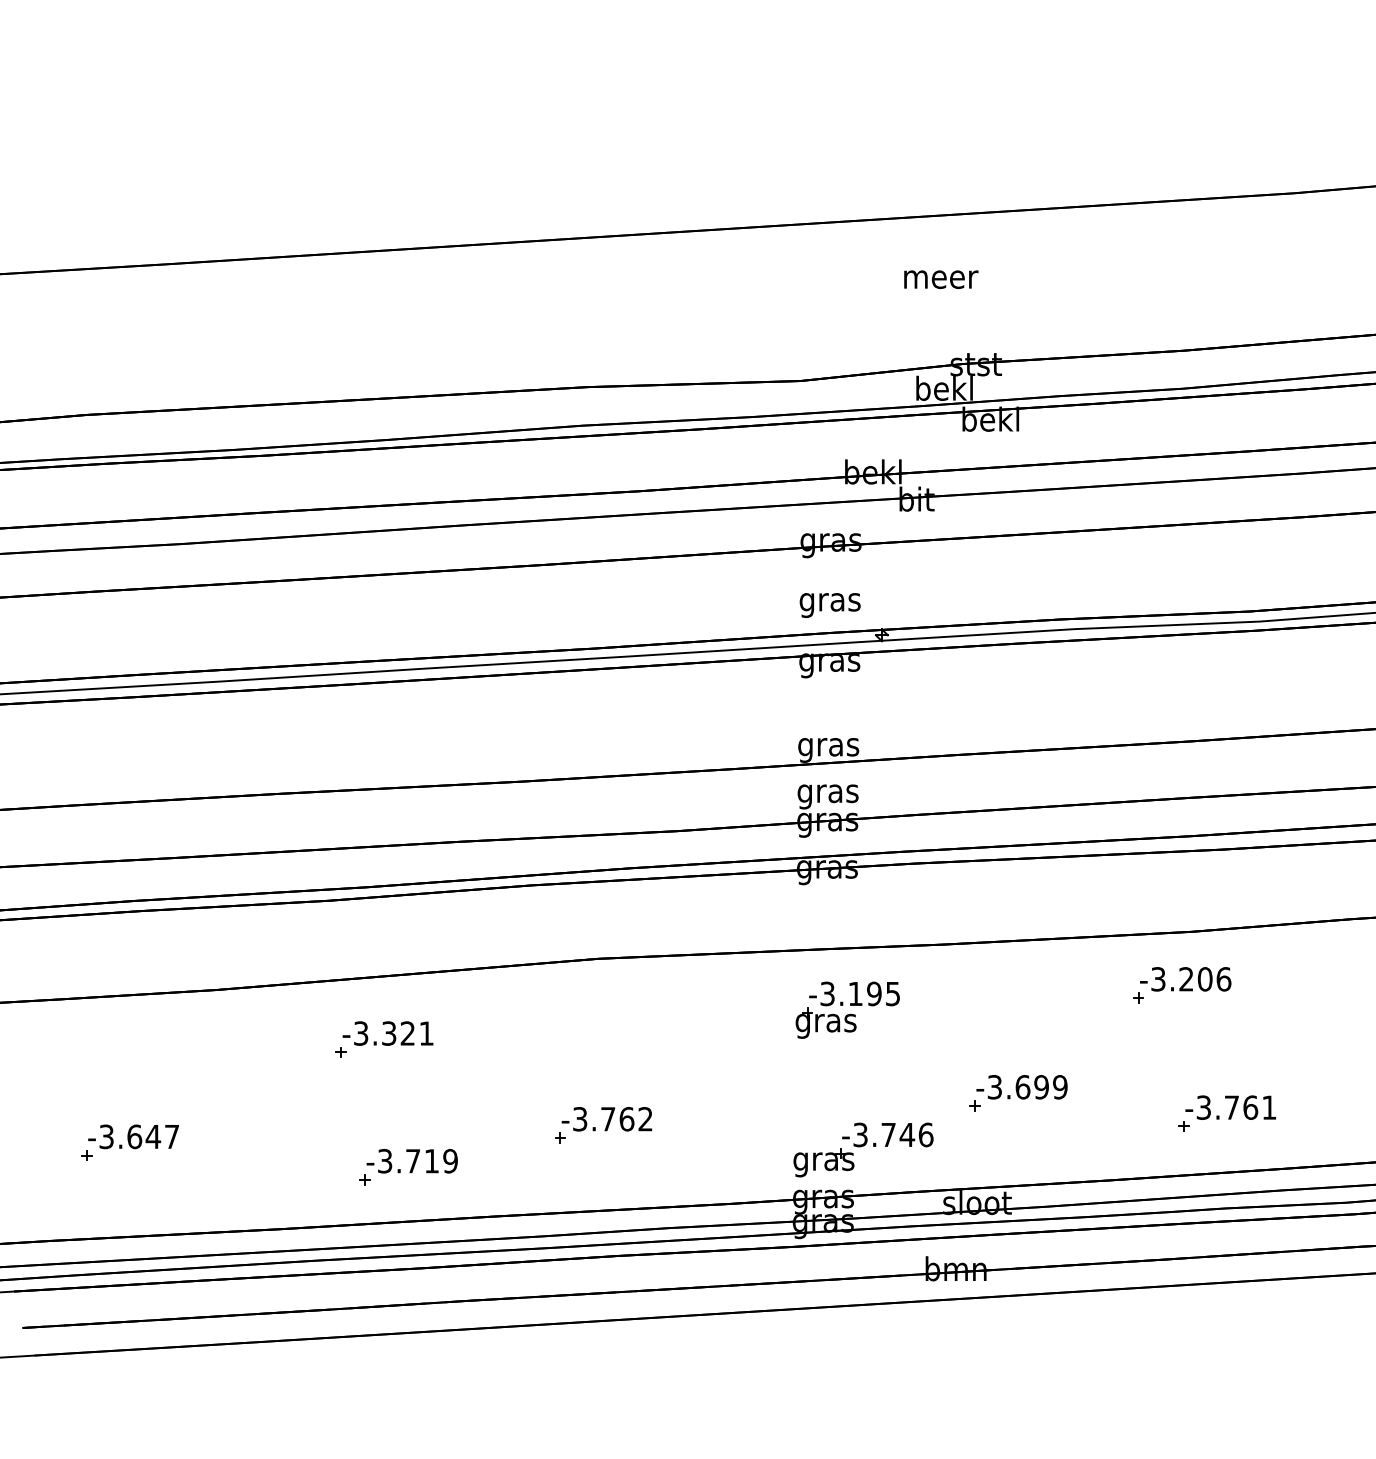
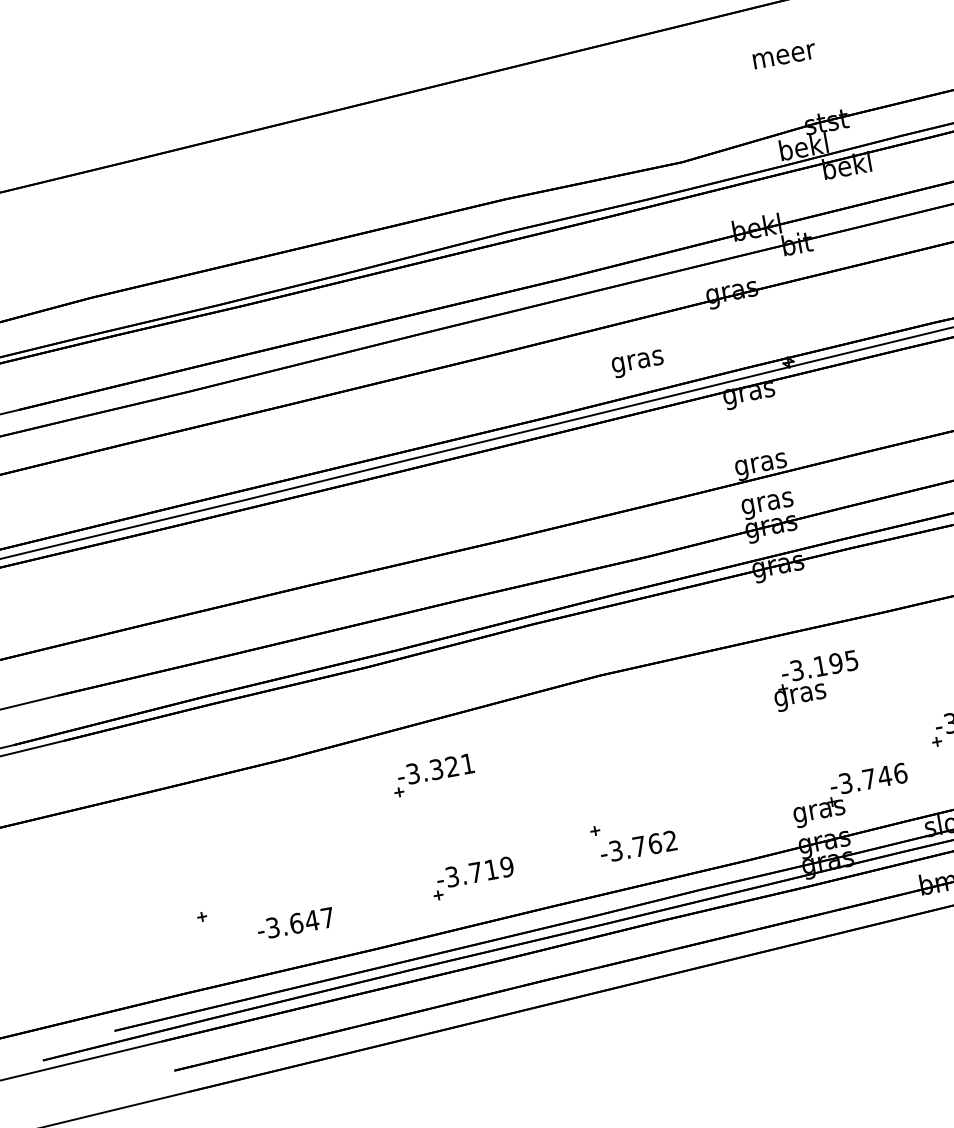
text: (829, 605) -> (637, 364), moved
text: (606, 1119) -> (638, 847), moved
text: (133, 1136) -> (295, 923), moved

